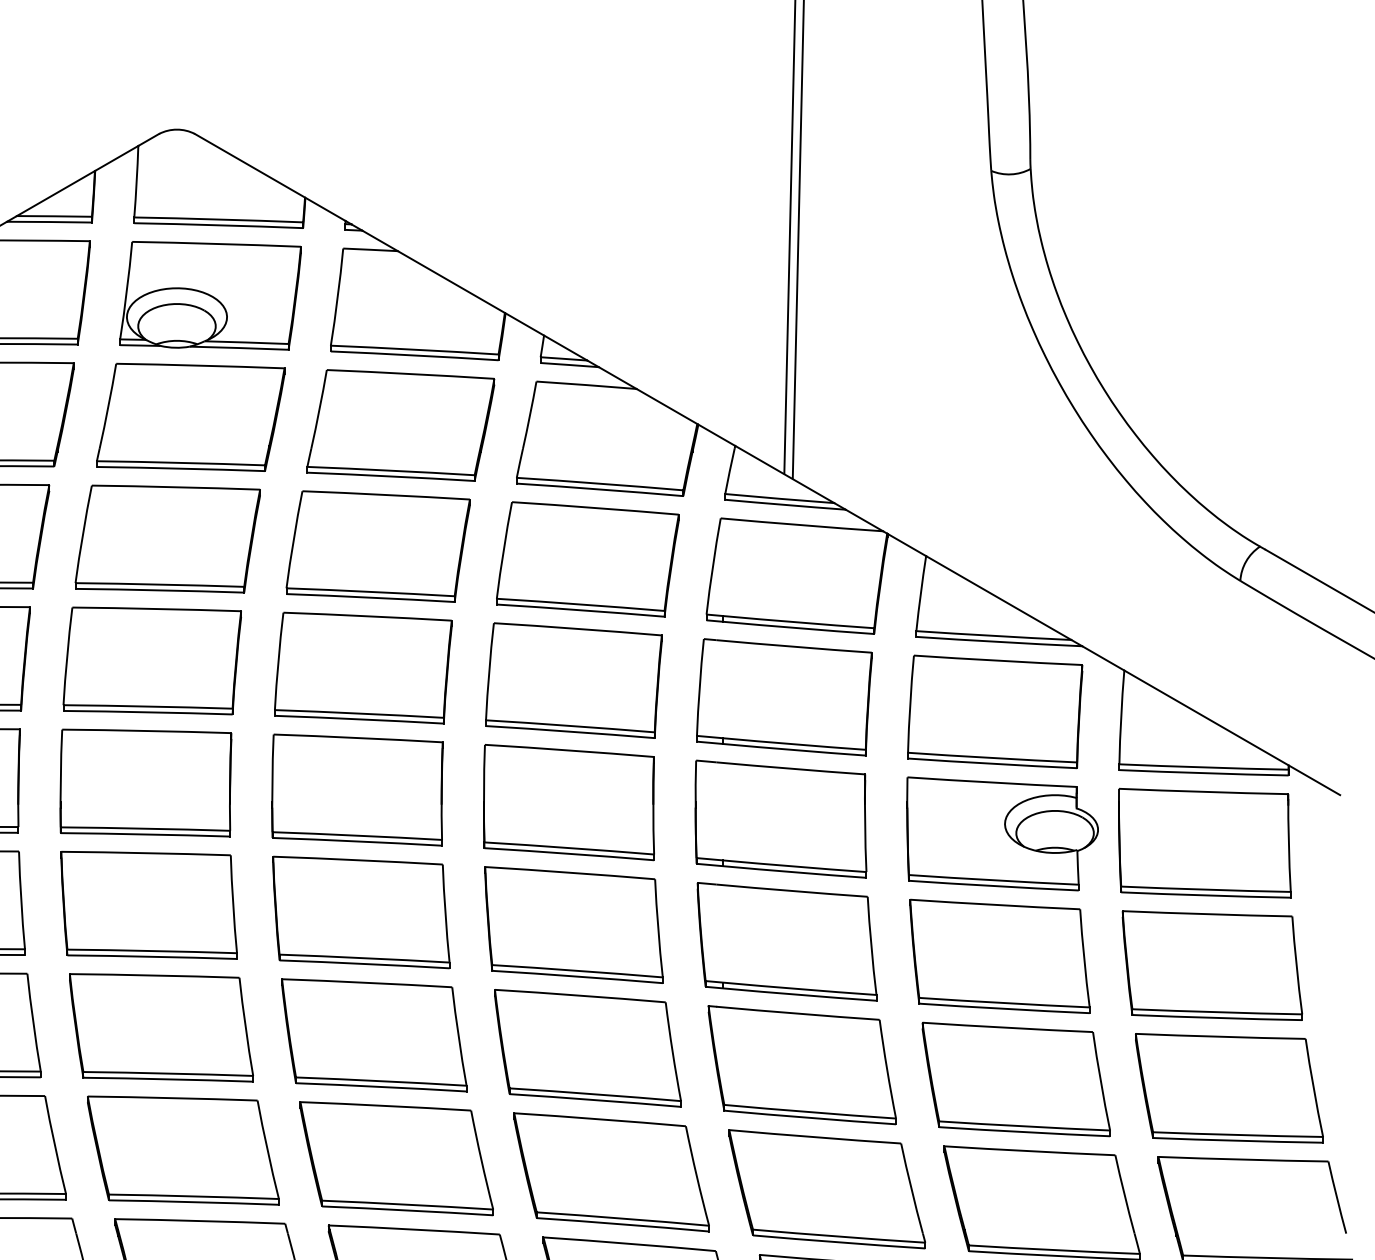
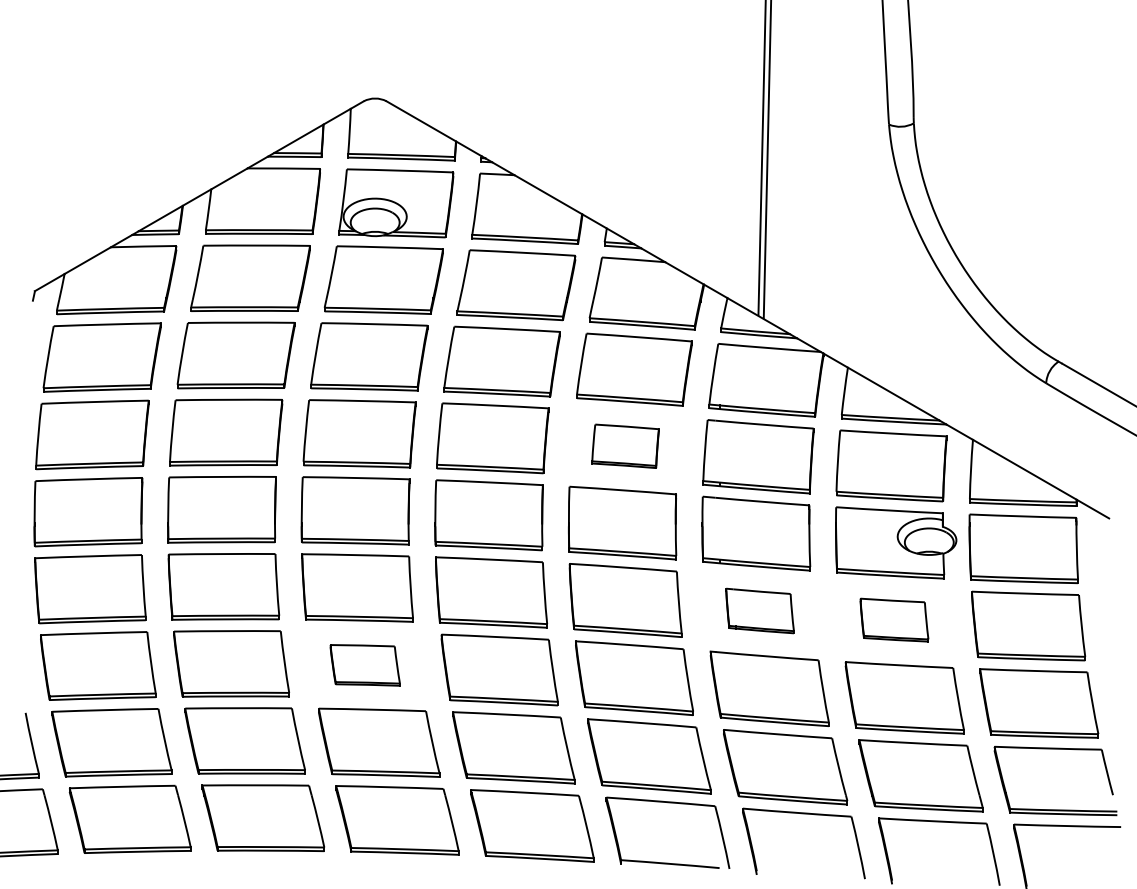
part: (573, 681) -> (625, 446), size x0.6
part: (786, 940) -> (759, 610), size x0.6
part: (999, 955) -> (894, 619), size x0.6
part: (160, 1028) -> (364, 665), size x0.6

